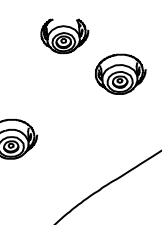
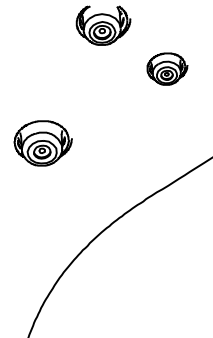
part: (120, 73) -> (167, 68), size x0.7

